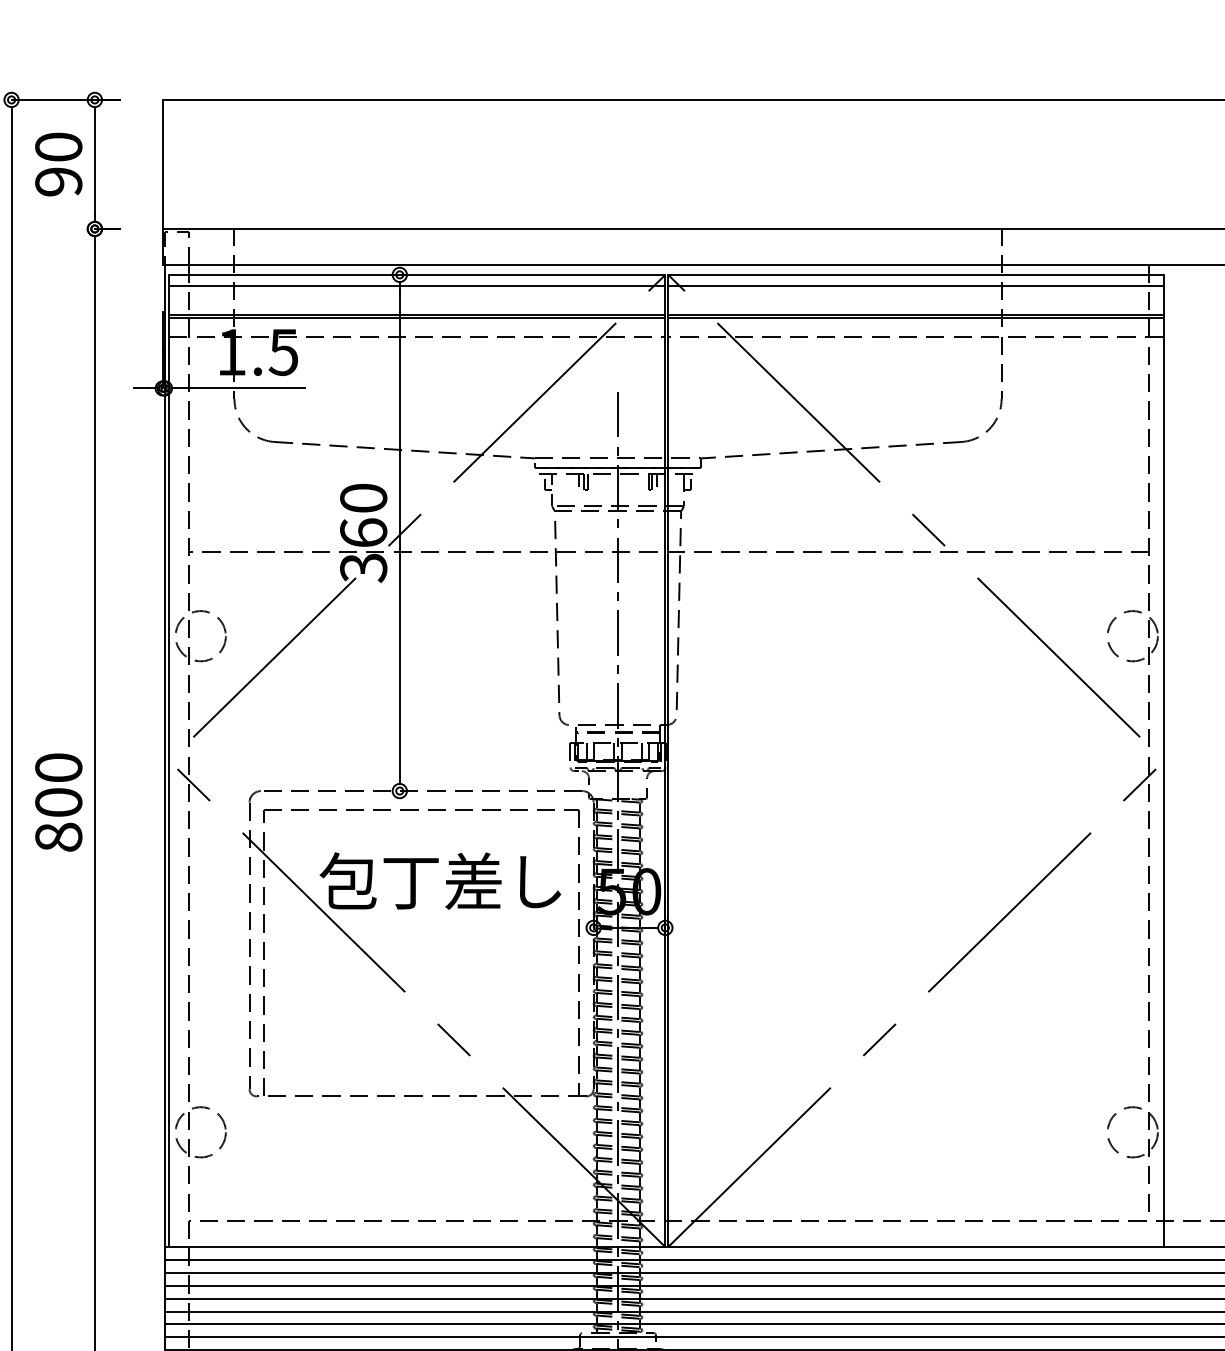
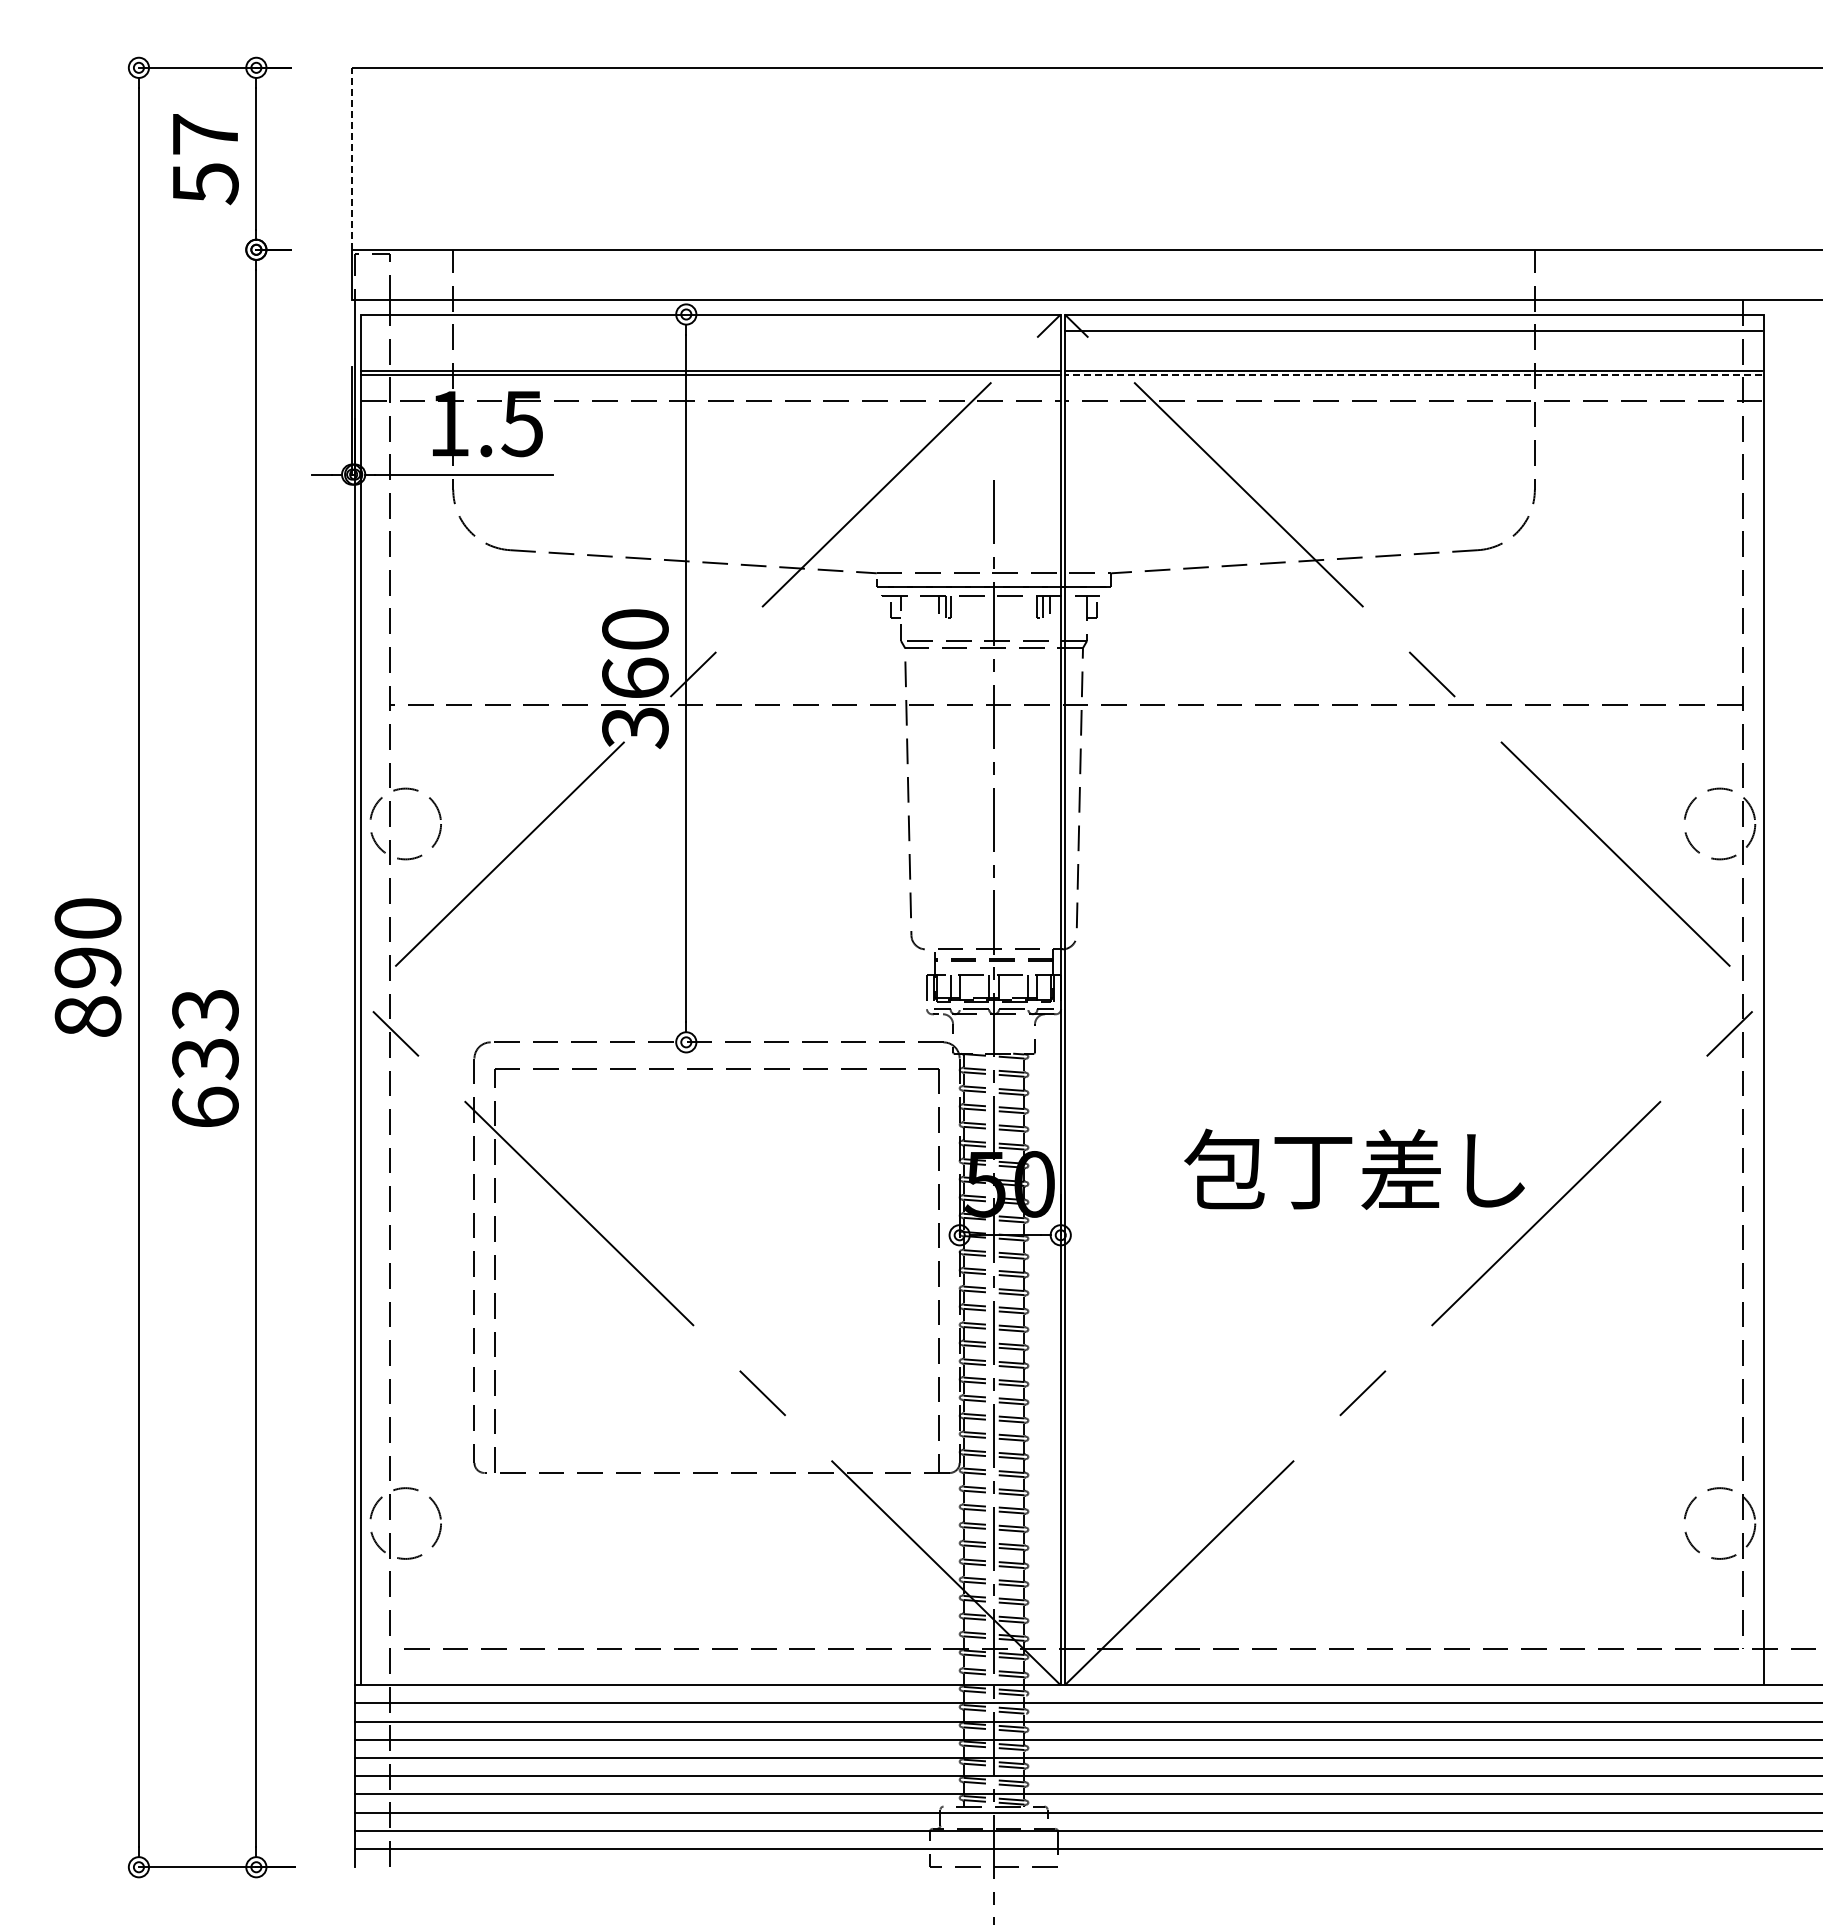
text: (58, 164) -> (205, 159), 90 -> 57
line: (163, 164) -> (352, 158), solid -> dashed
line: (416, 286) -> (710, 330), removed
line: (915, 318) -> (1413, 375), solid -> dashed
text: (58, 802) -> (205, 1058), 800 -> 633
text: (440, 880) -> (1354, 1168), moved

